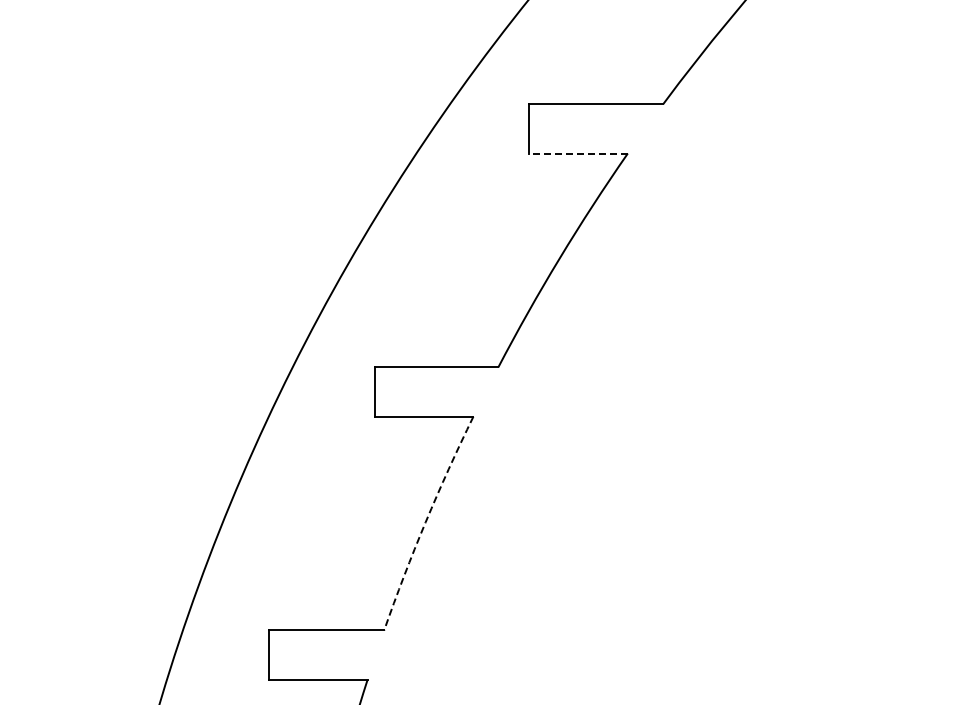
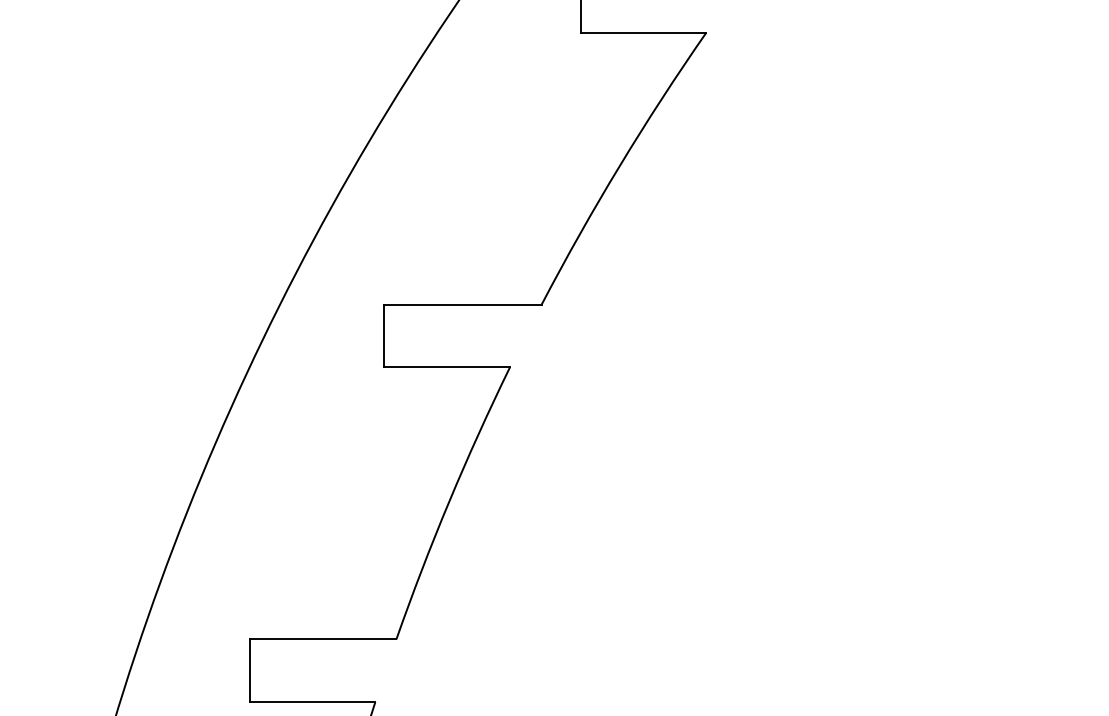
line: (577, 153) -> (642, 32), dashed -> solid
arc: (425, 522) -> (449, 501), dashed -> solid

